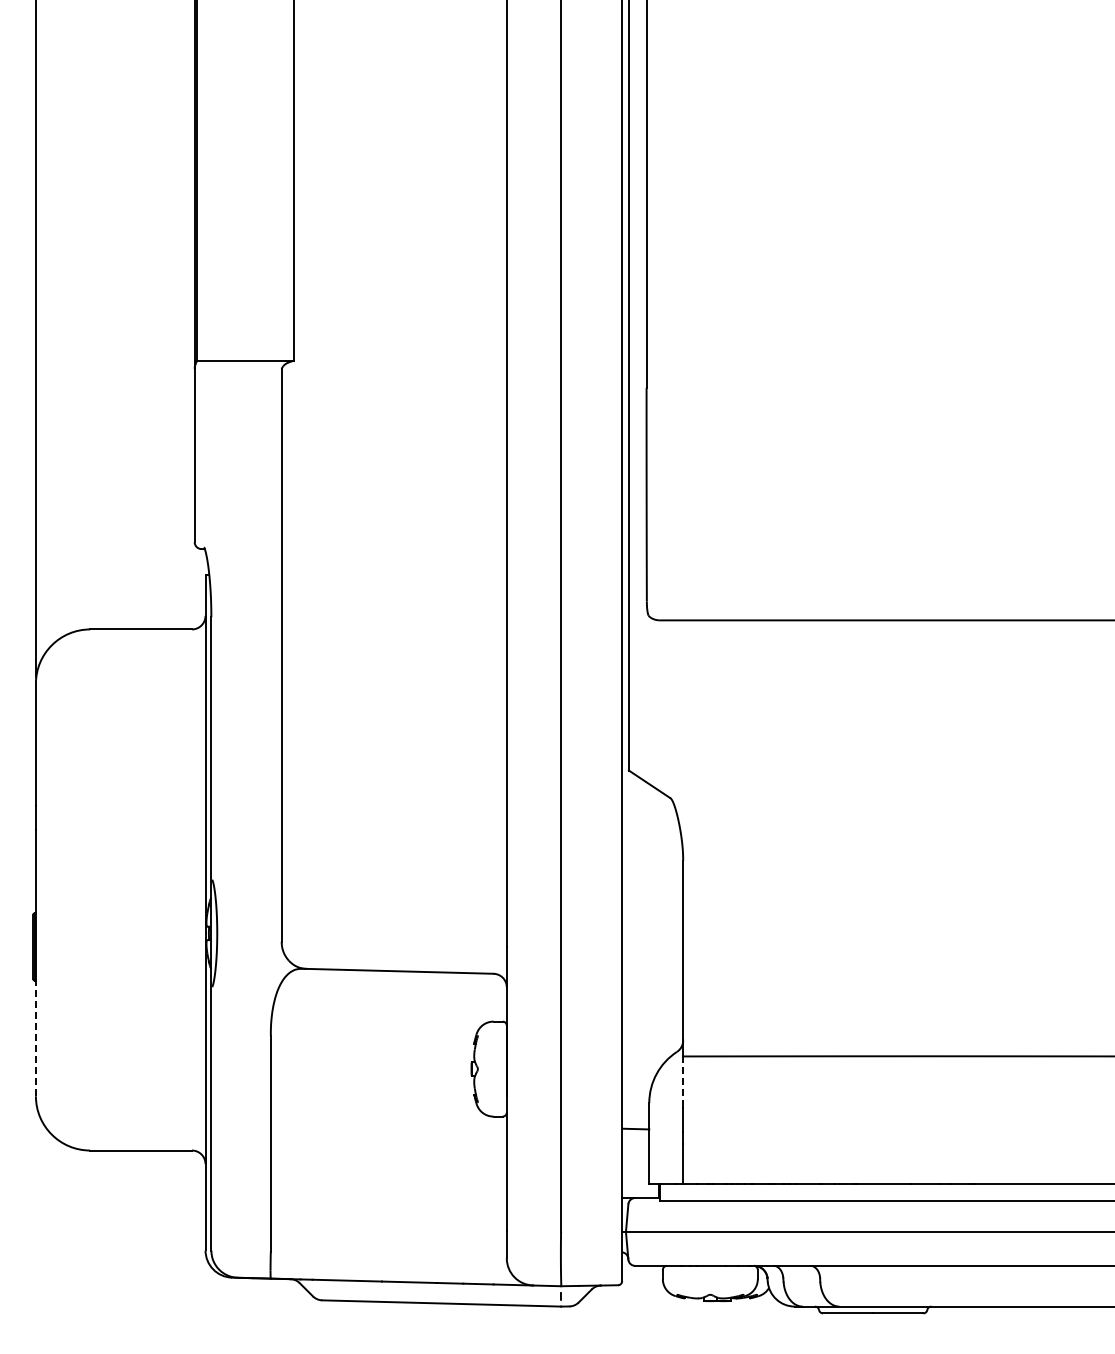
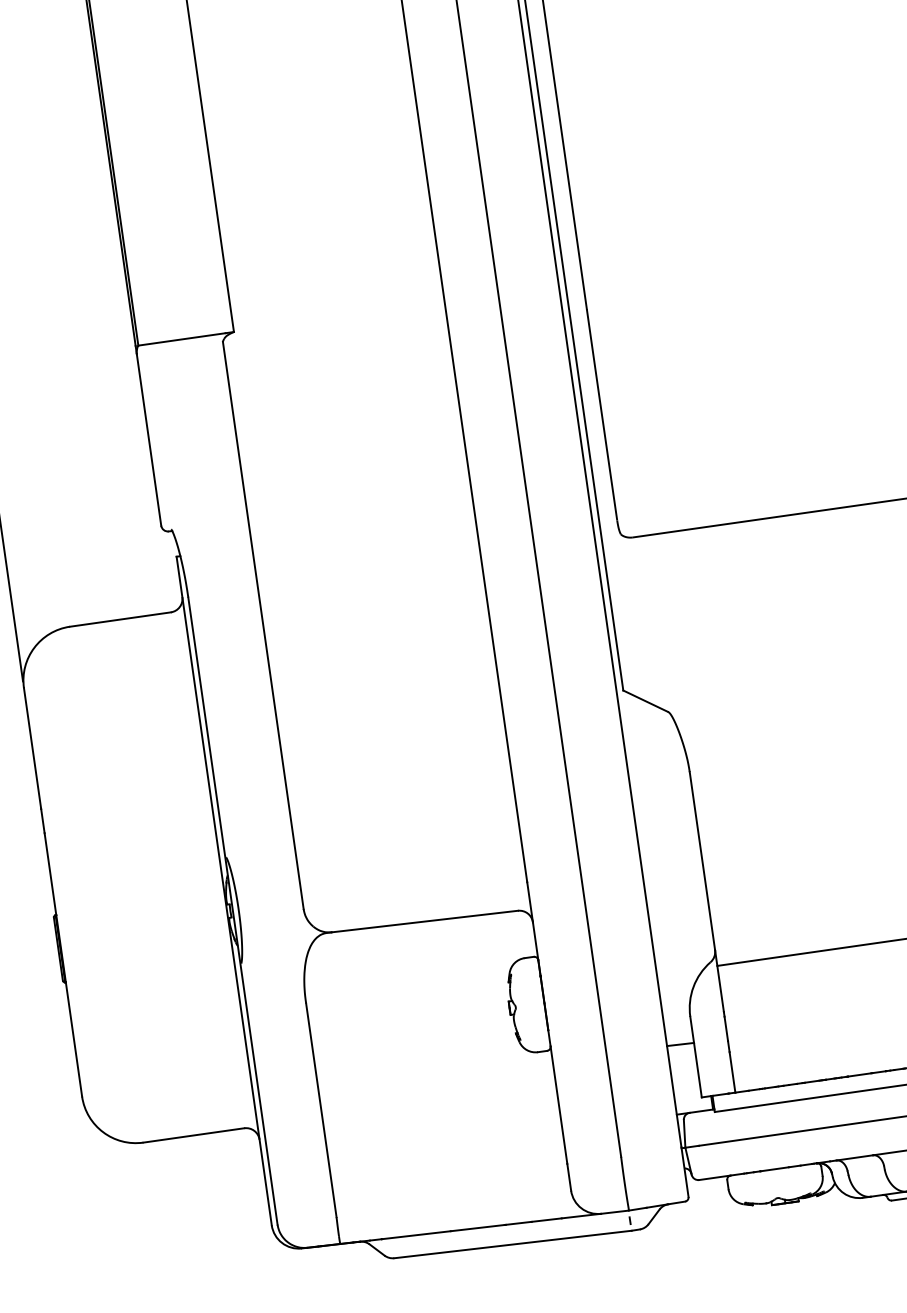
line: (35, 1038) -> (73, 1039), dashed -> solid
line: (683, 1080) -> (721, 989), dashed -> solid

